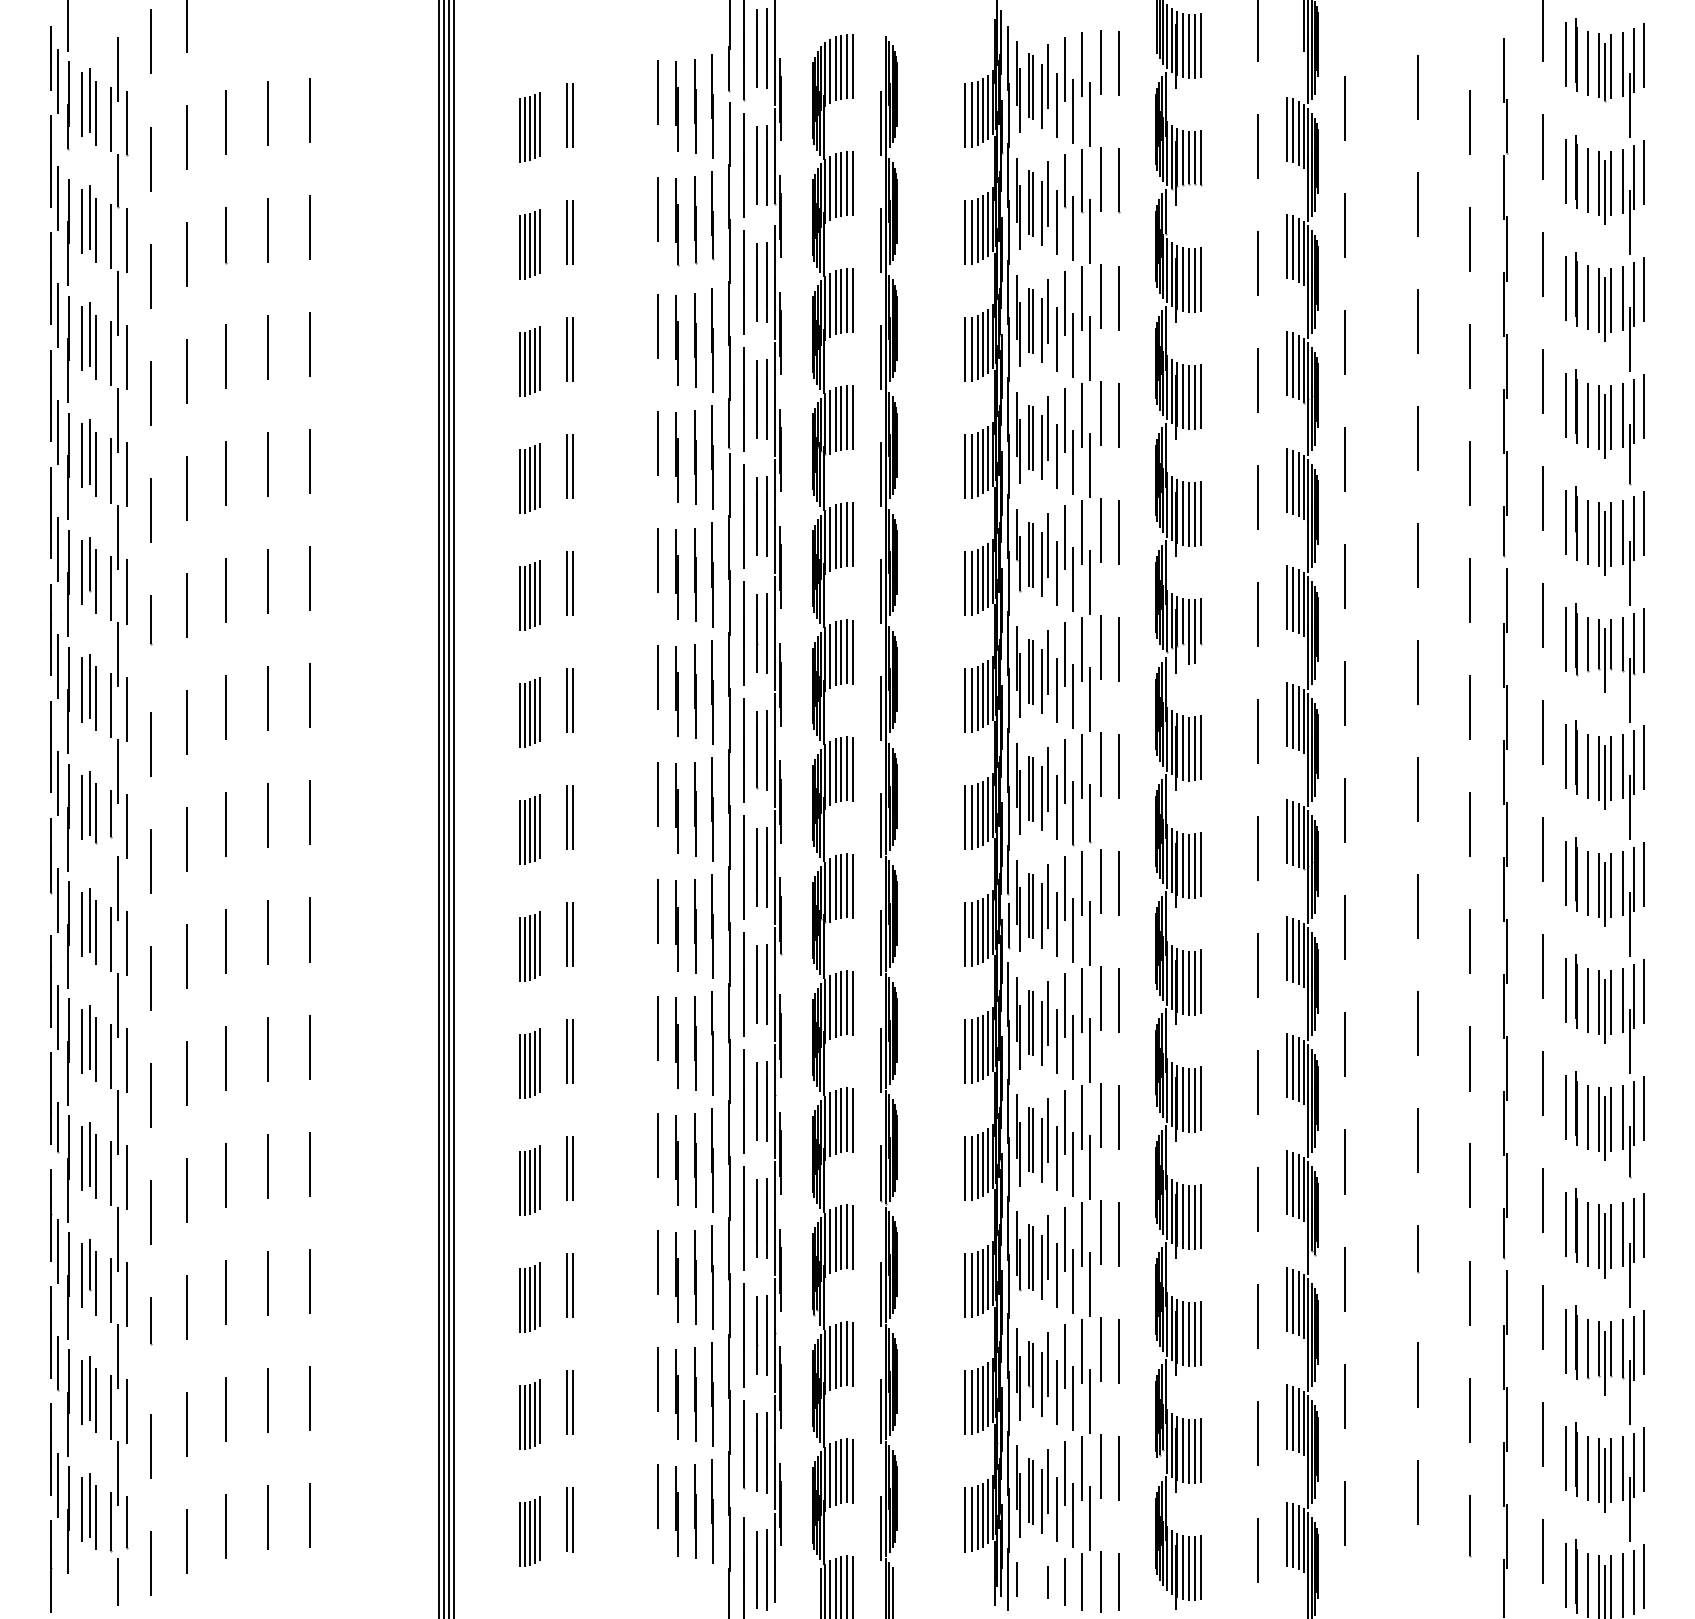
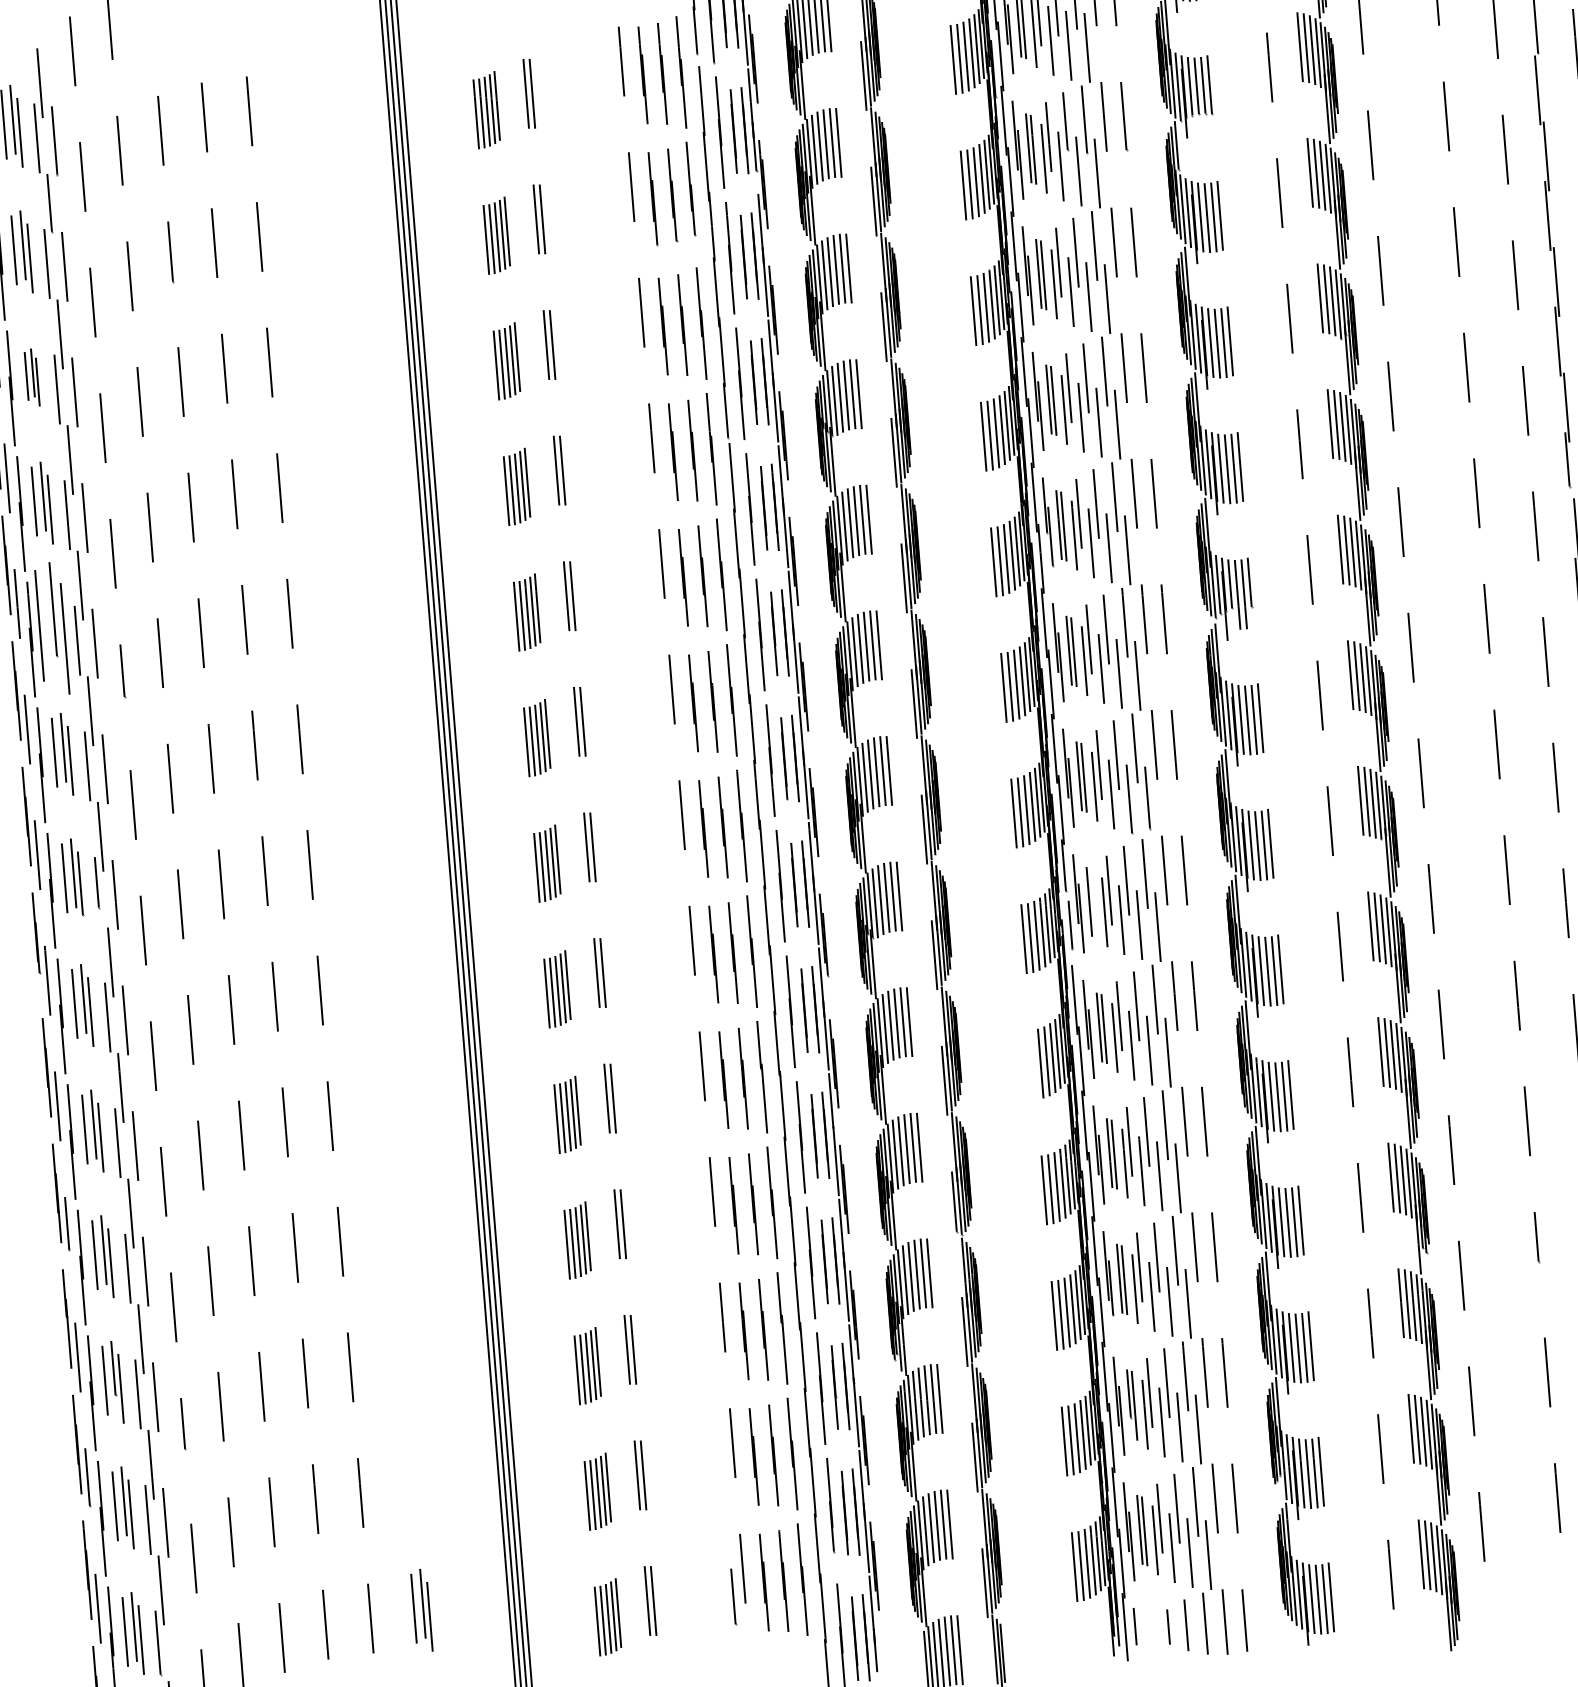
part: (88, 340) -> (31, 377), size x0.7
part: (88, 575) -> (52, 629), size x1.6
line: (1032, 906) -> (1093, 902), removed
line: (965, 1051) -> (1034, 1064), removed
part: (357, 1511) -> (421, 1610), added
line: (127, 1522) -> (733, 1597), moved

